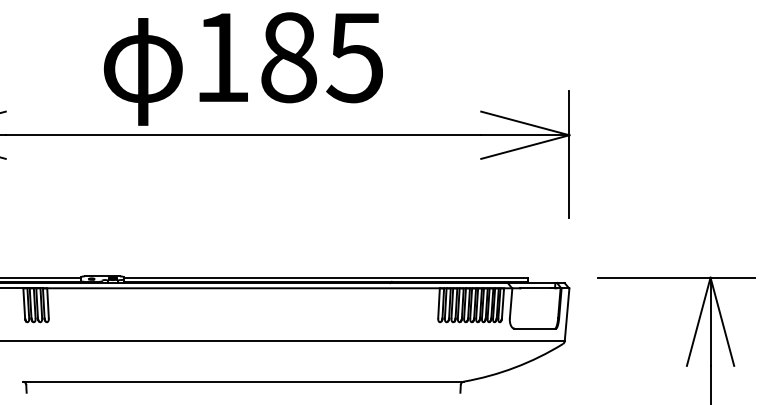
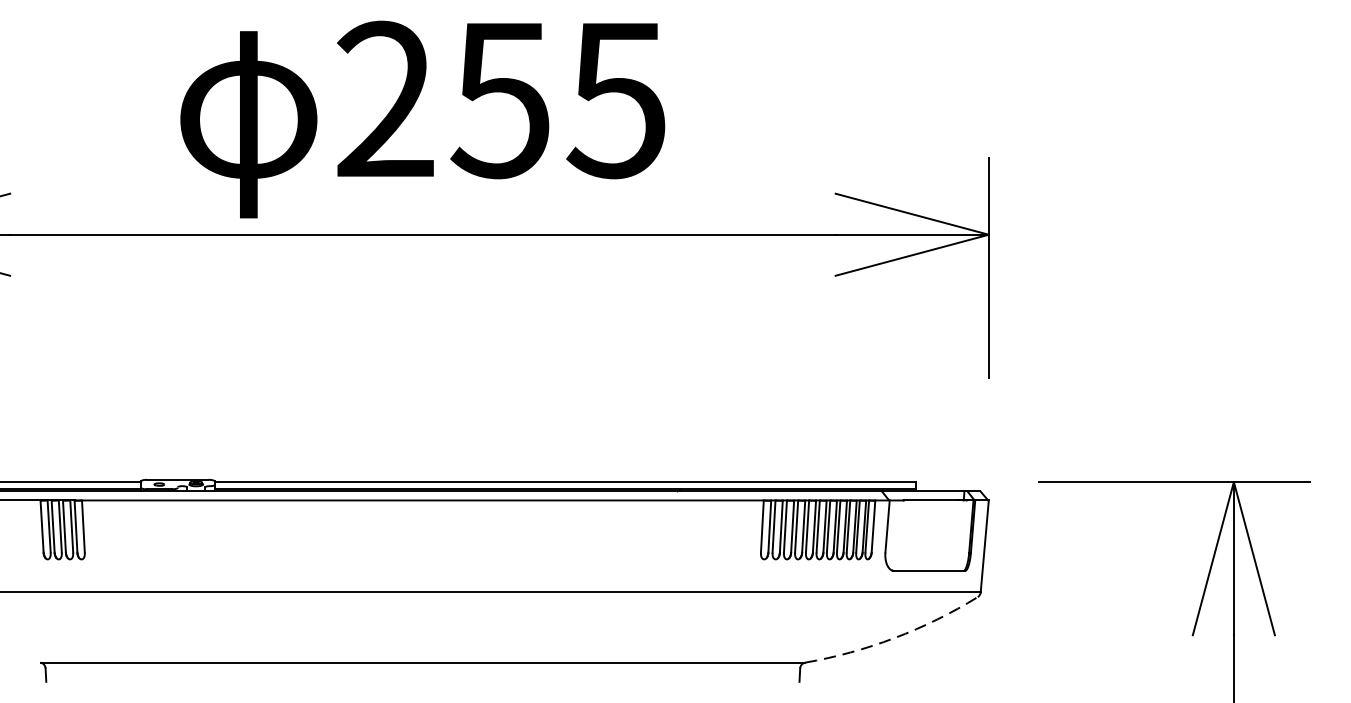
text: (255, 57) -> (443, 99), 185 -> 255
arc: (515, 367) -> (895, 638), solid -> dashed

